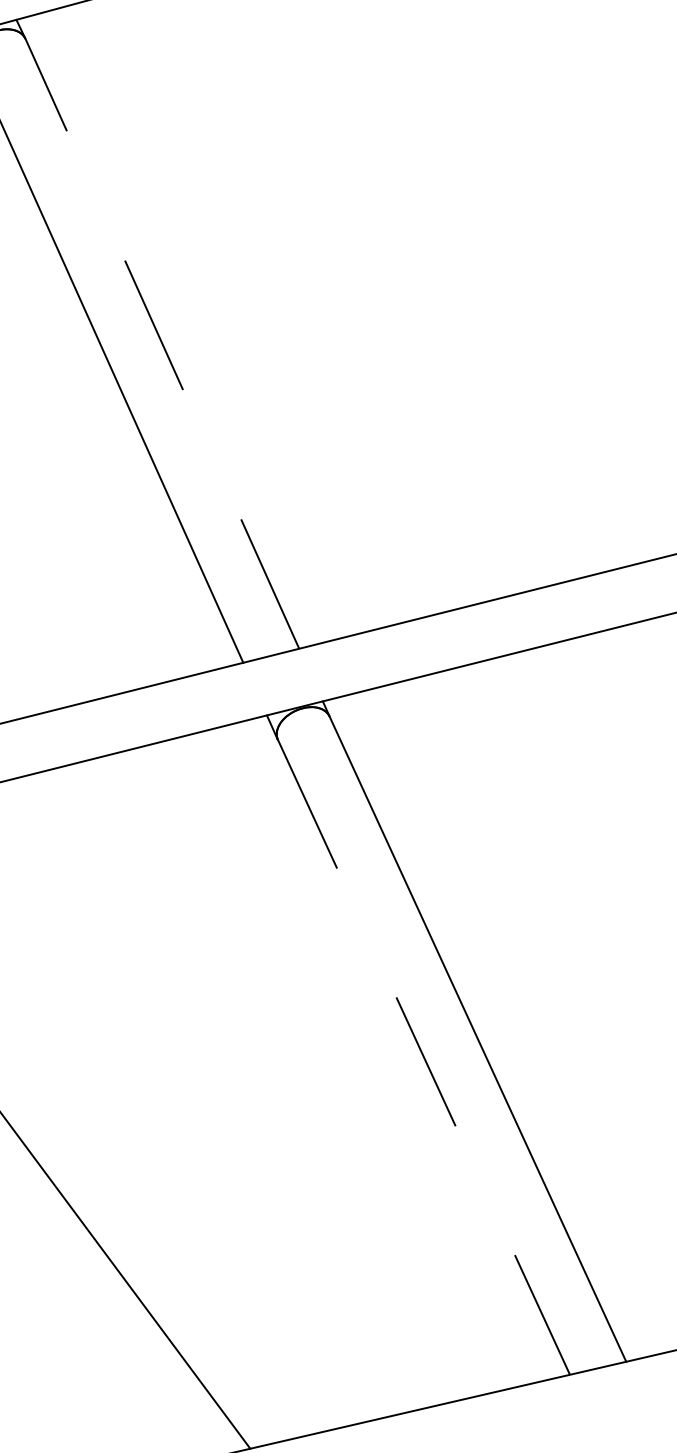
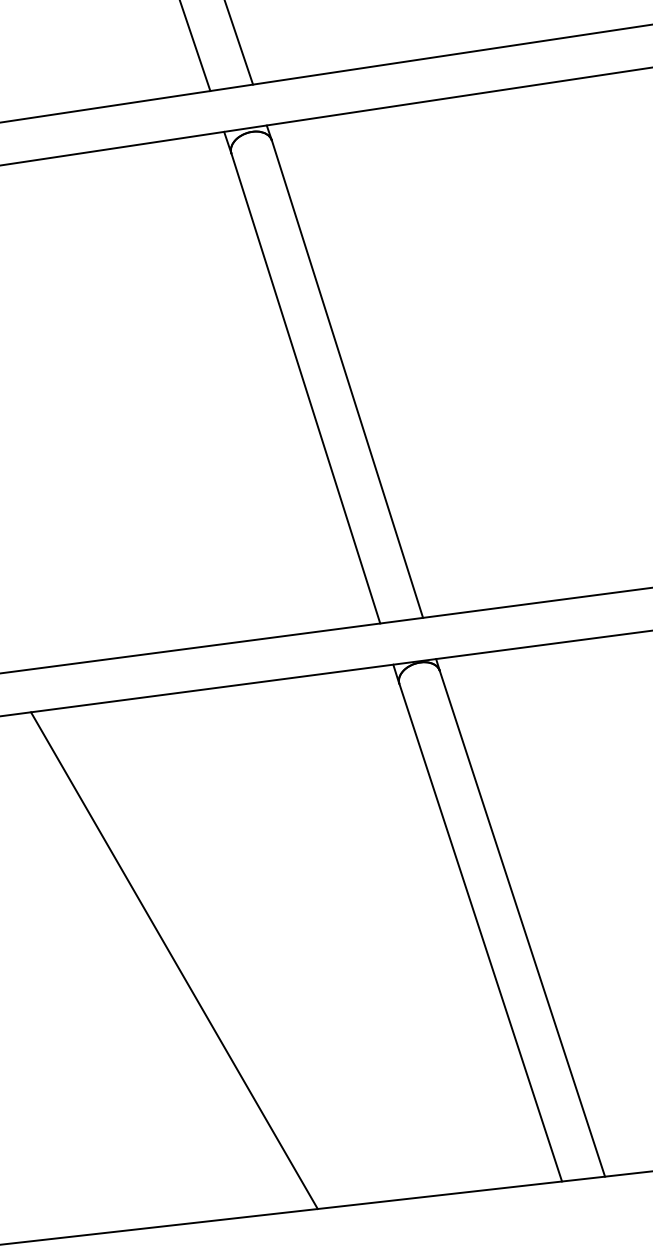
line: (162, 342) -> (347, 378), dashed -> solid
line: (423, 1057) -> (480, 932), dashed -> solid

